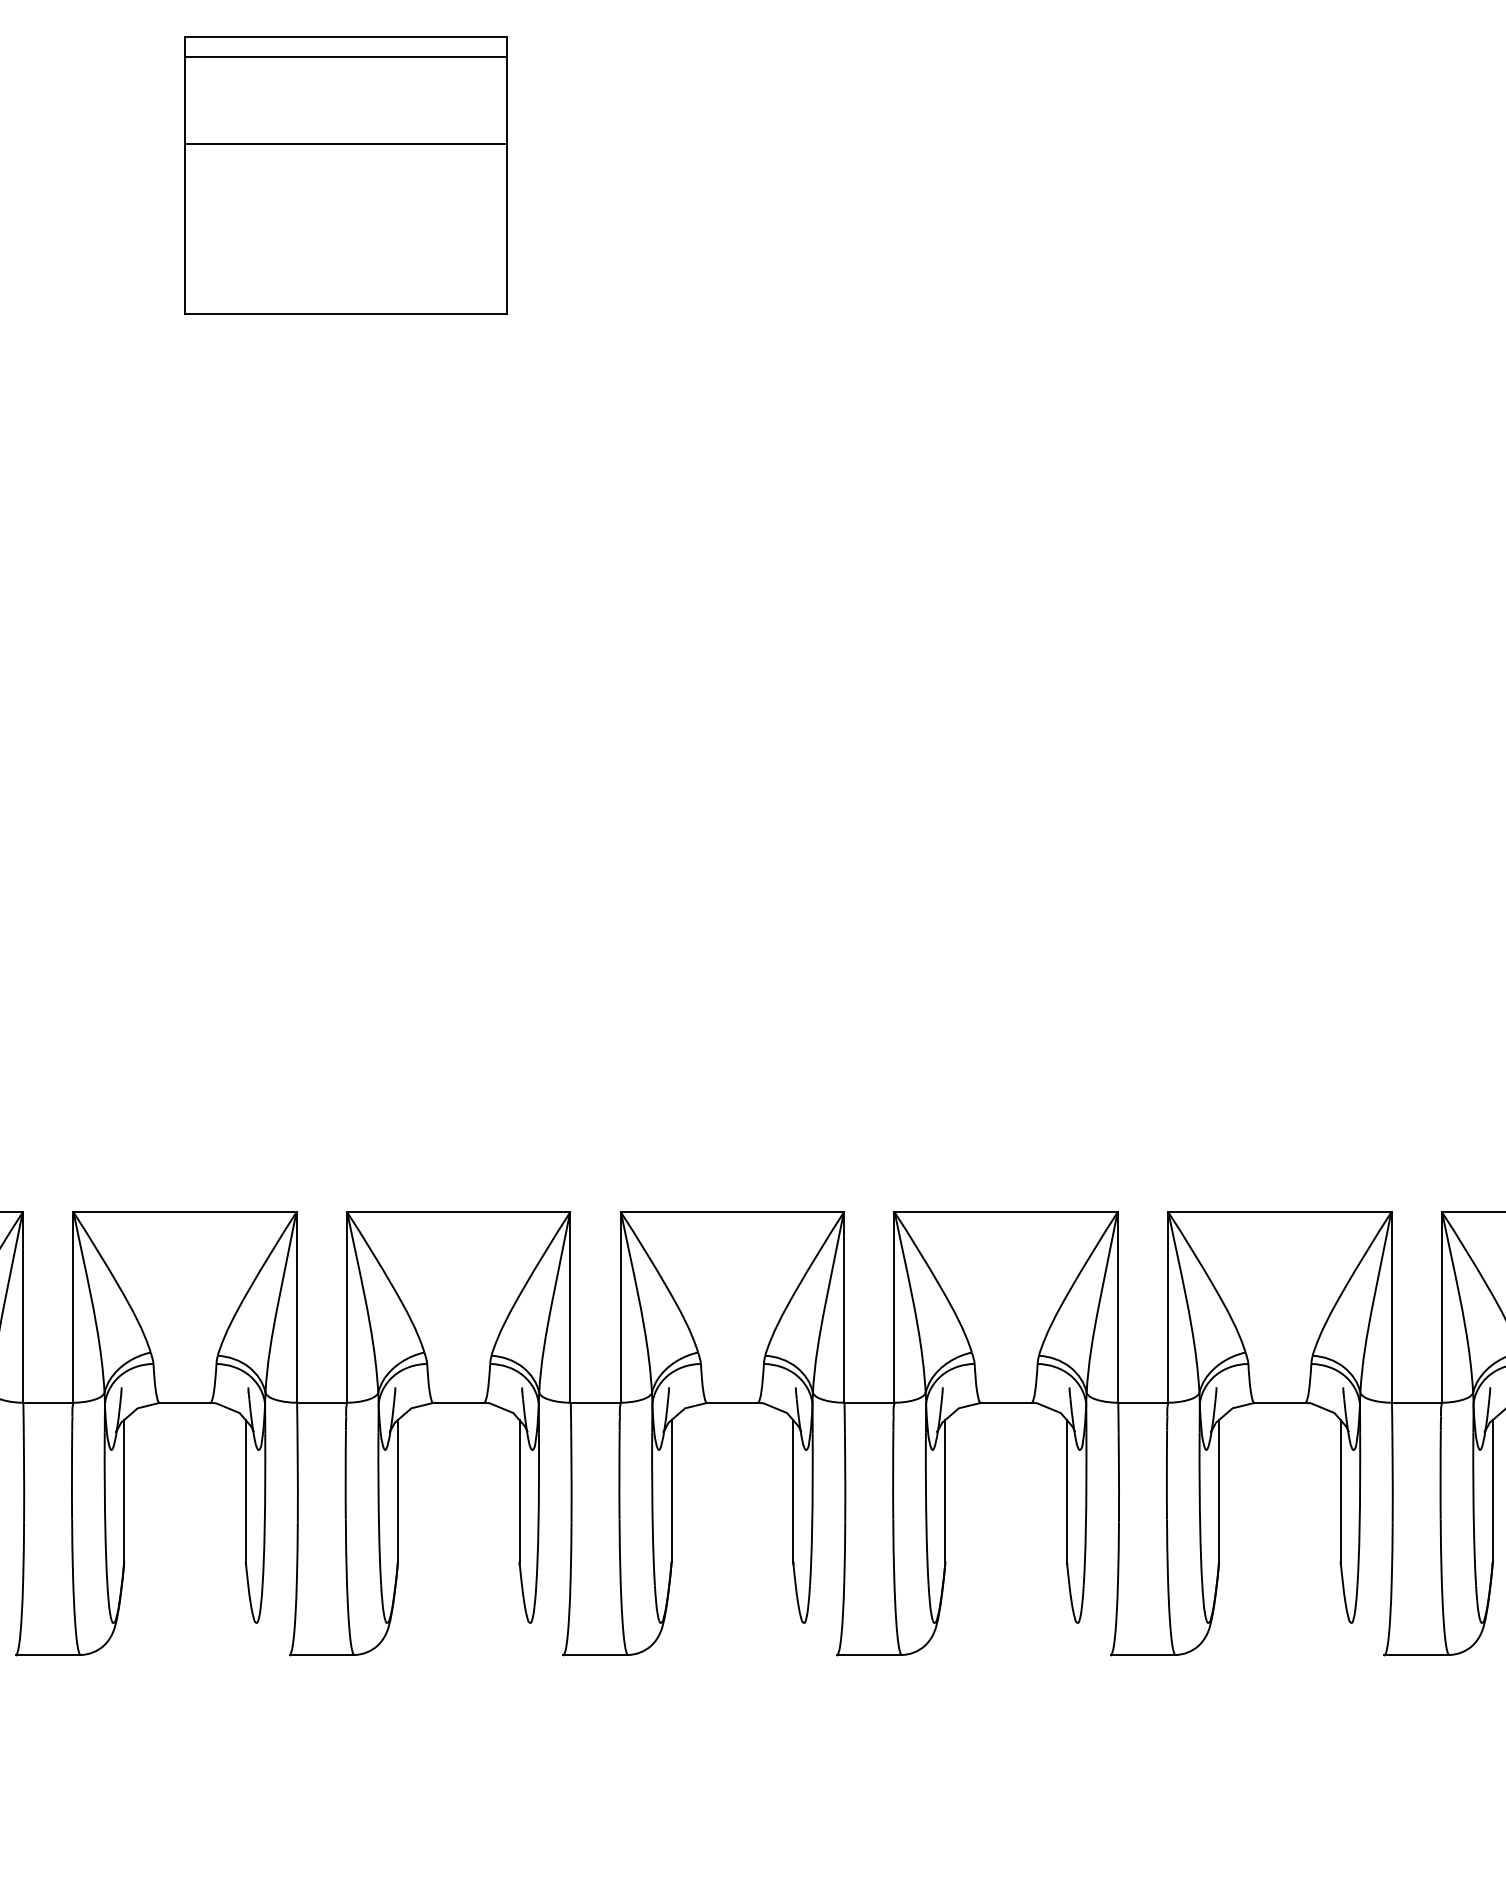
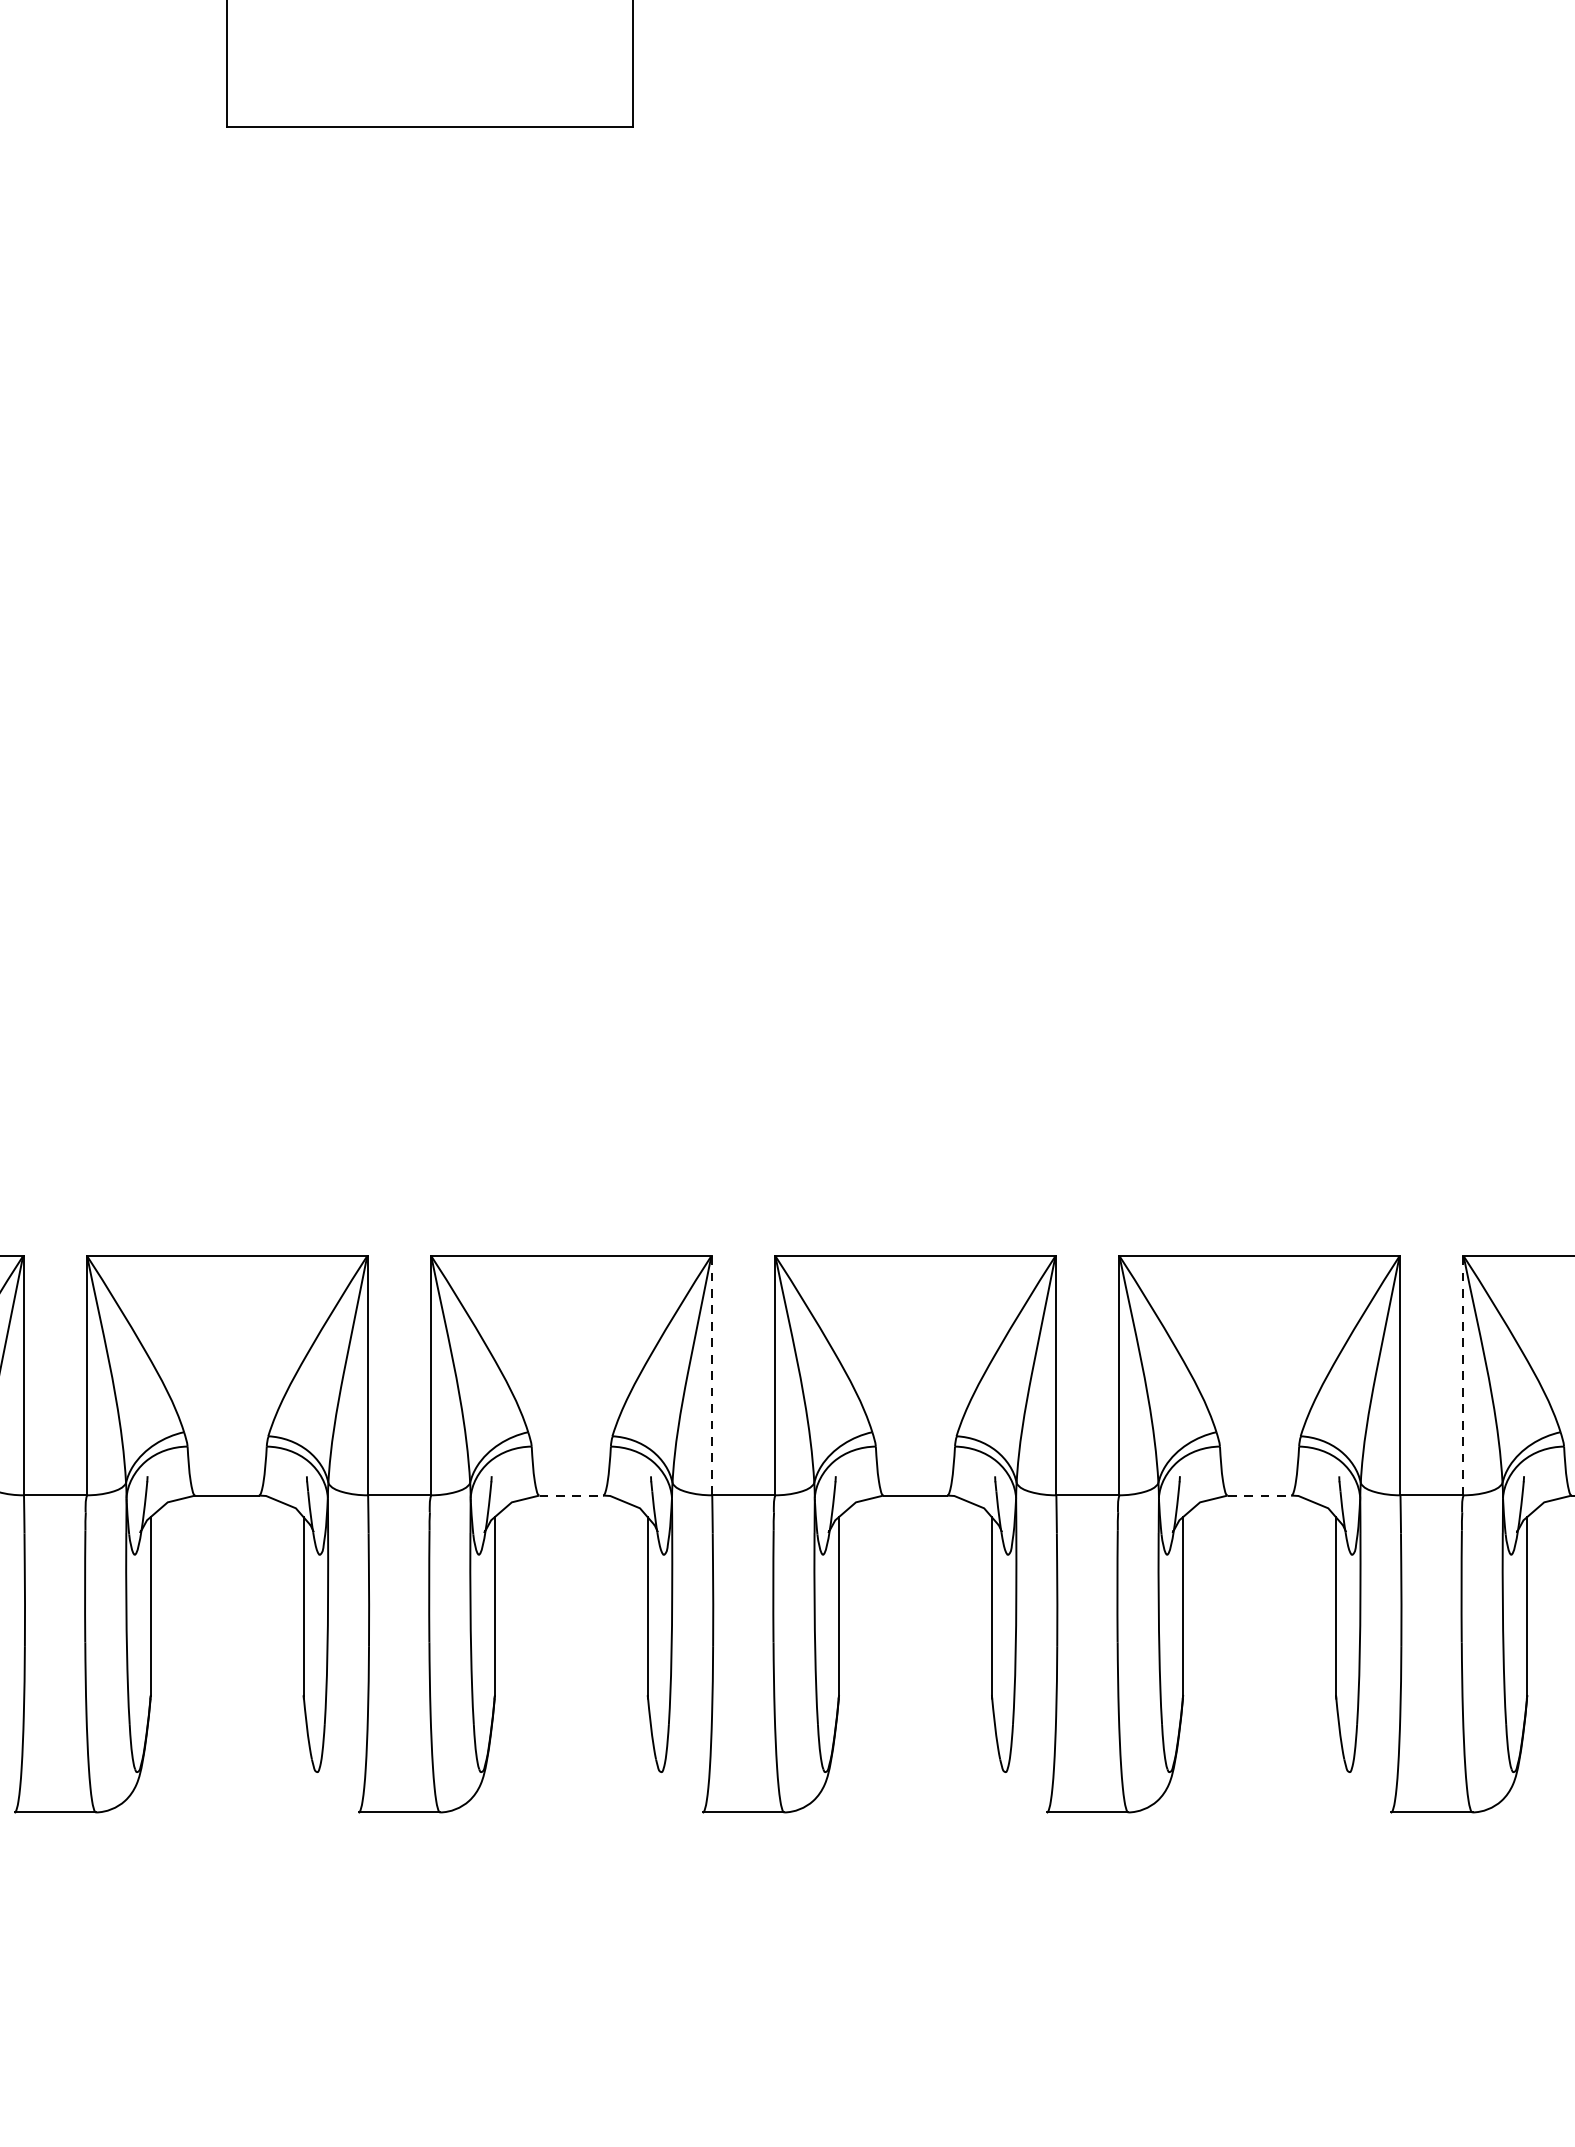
line: (1168, 1307) -> (1463, 1375), solid -> dashed
line: (570, 1308) -> (711, 1376), solid -> dashed
line: (459, 1402) -> (572, 1495), solid -> dashed
line: (1006, 1402) -> (1259, 1495), solid -> dashed

